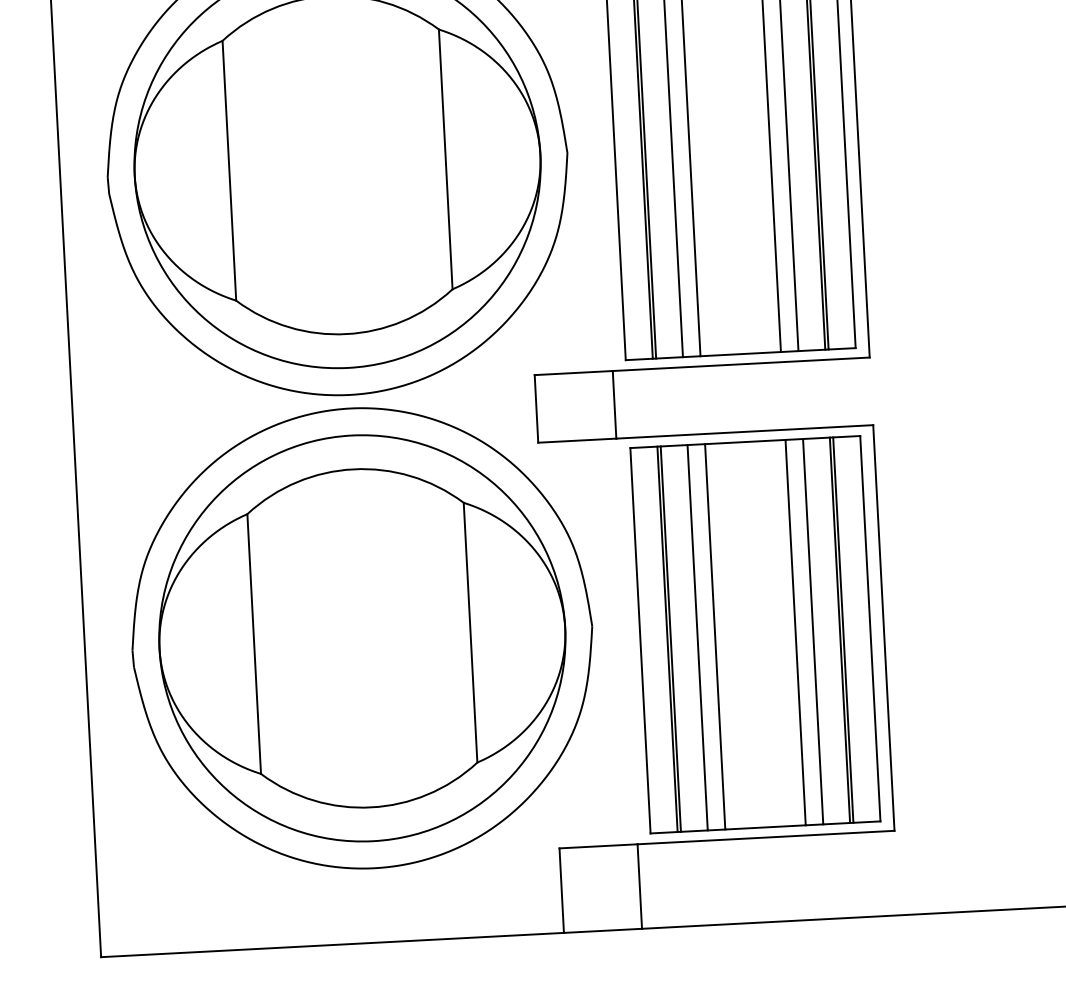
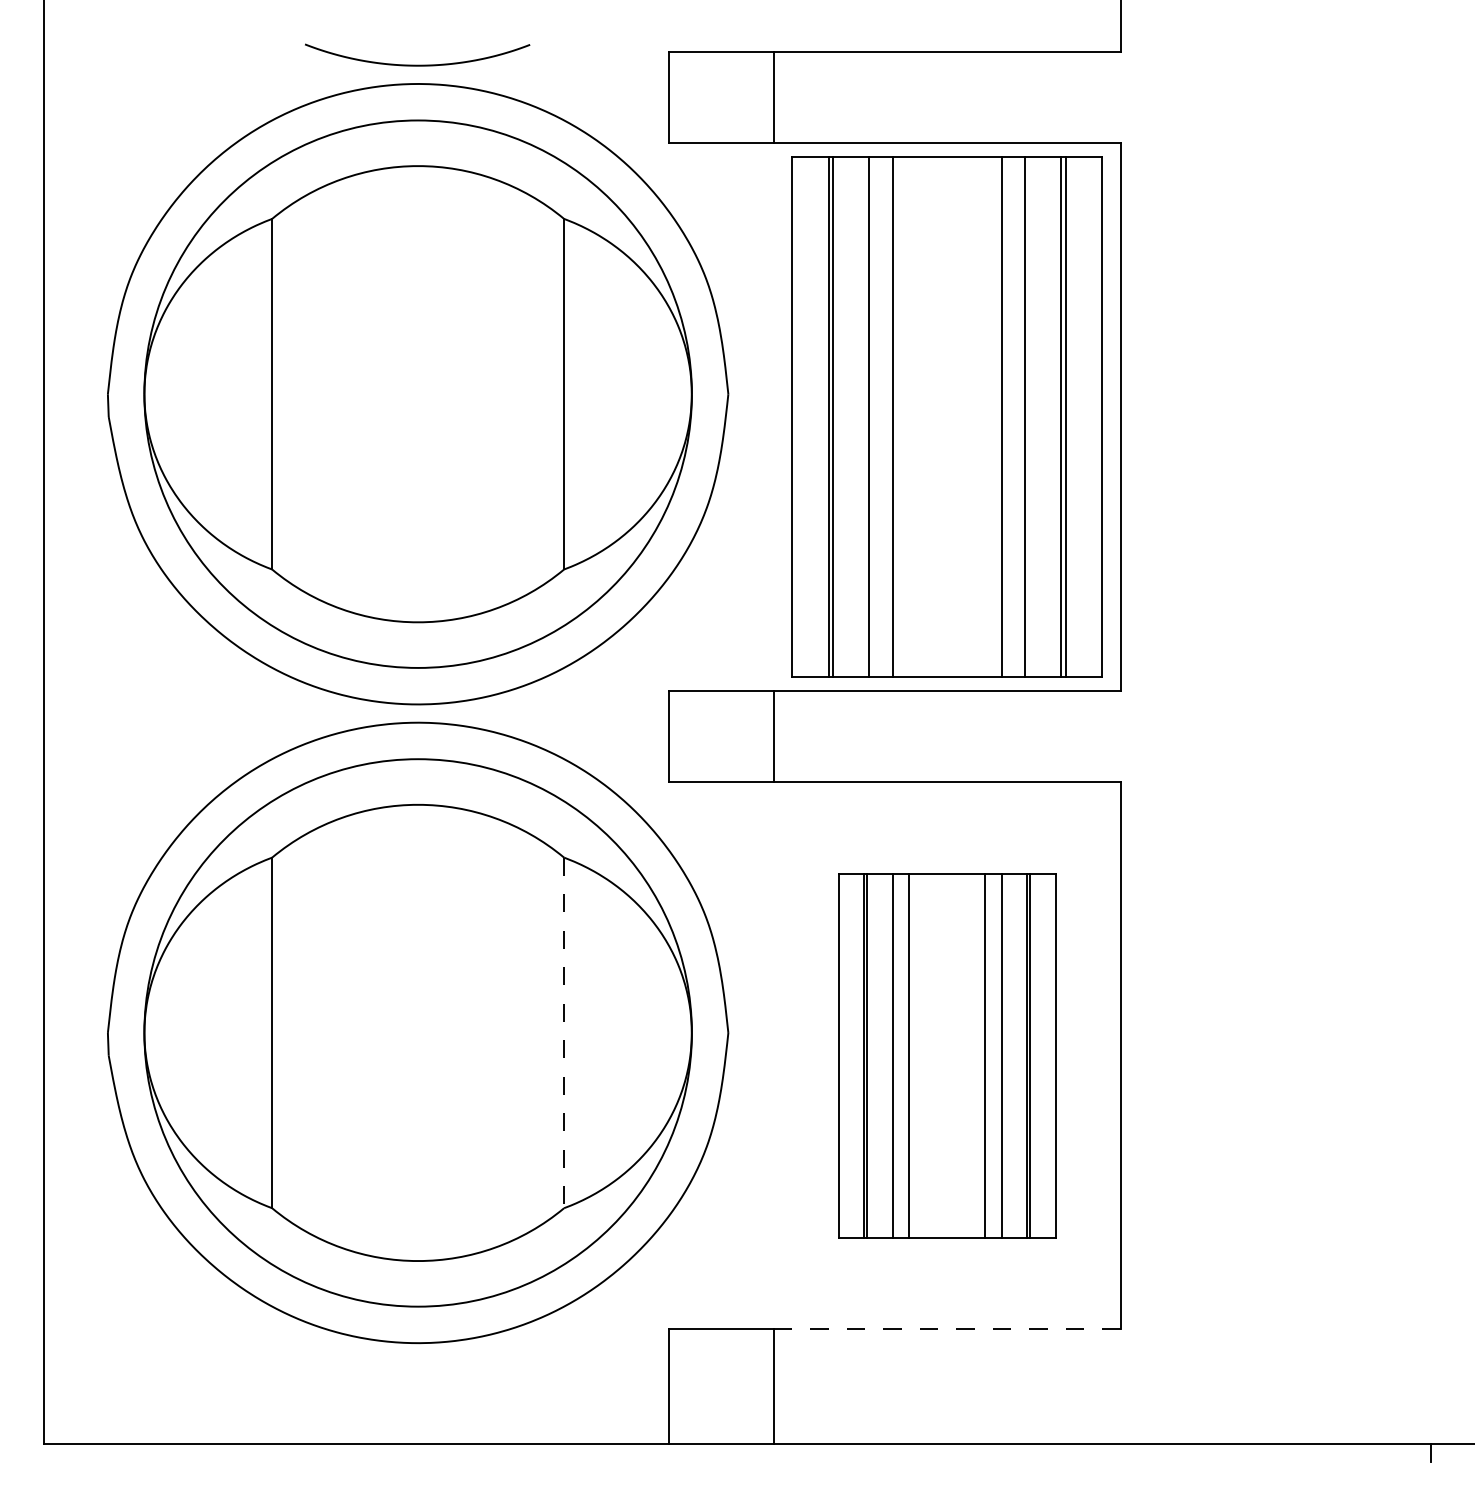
line: (470, 633) -> (564, 1033), solid -> dashed
part: (754, 634) -> (946, 1055), size x0.7
line: (765, 837) -> (946, 1329), solid -> dashed

